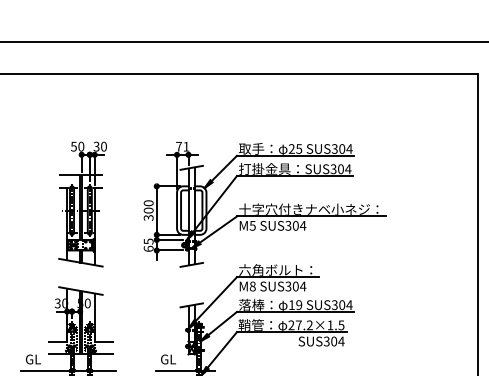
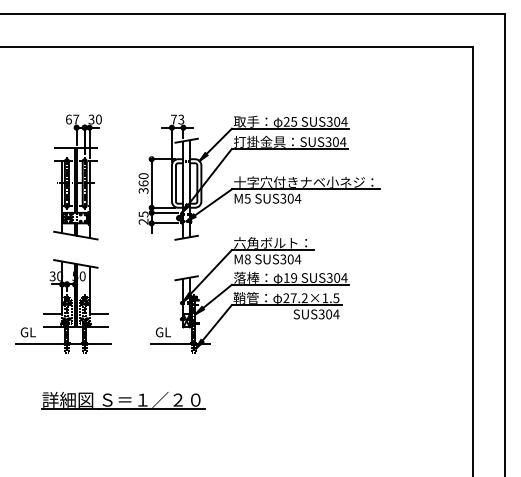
text: (77, 146) -> (72, 119), 50 -> 67
text: (186, 146) -> (181, 119), 71 -> 73
text: (148, 210) -> (143, 183), 300 -> 360
text: (148, 248) -> (143, 221), 65 -> 25

